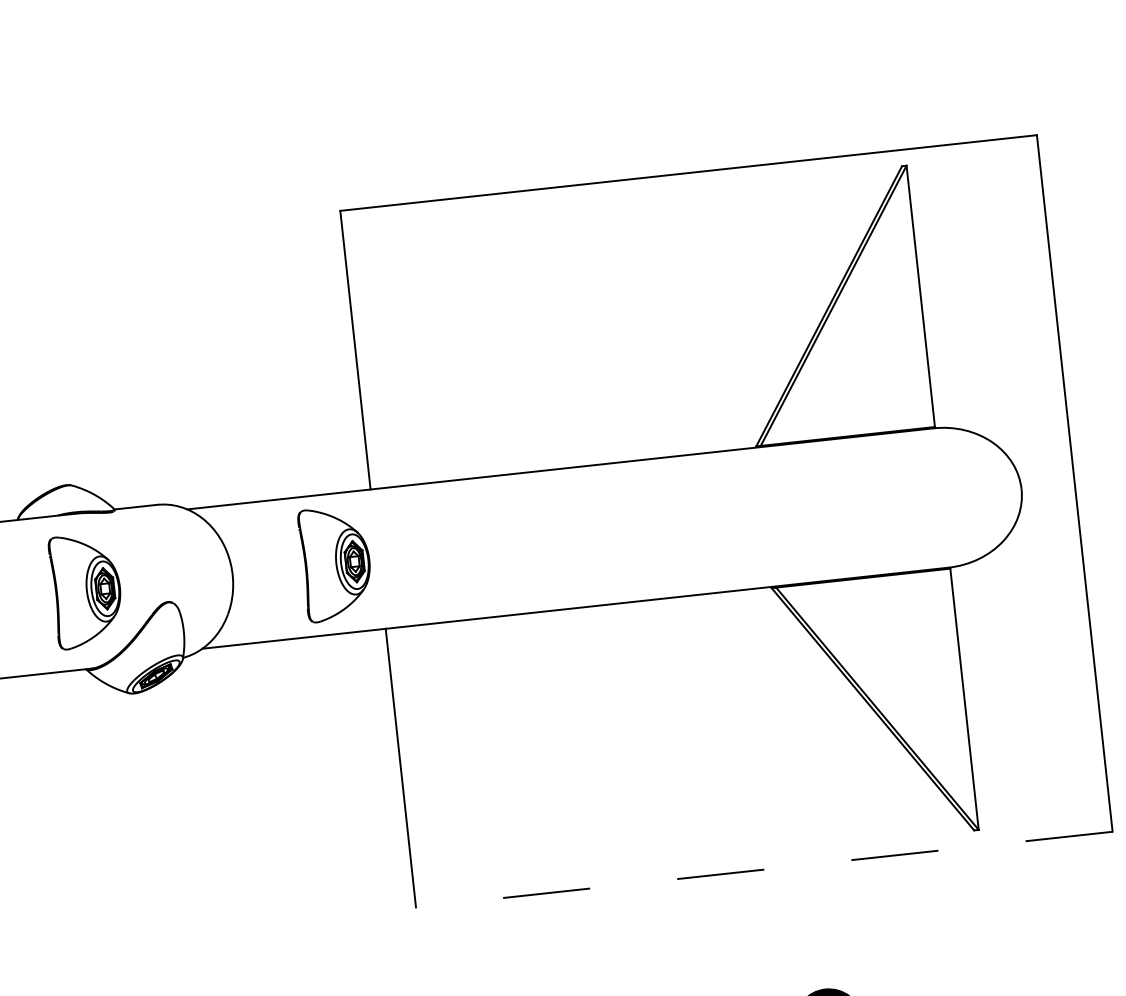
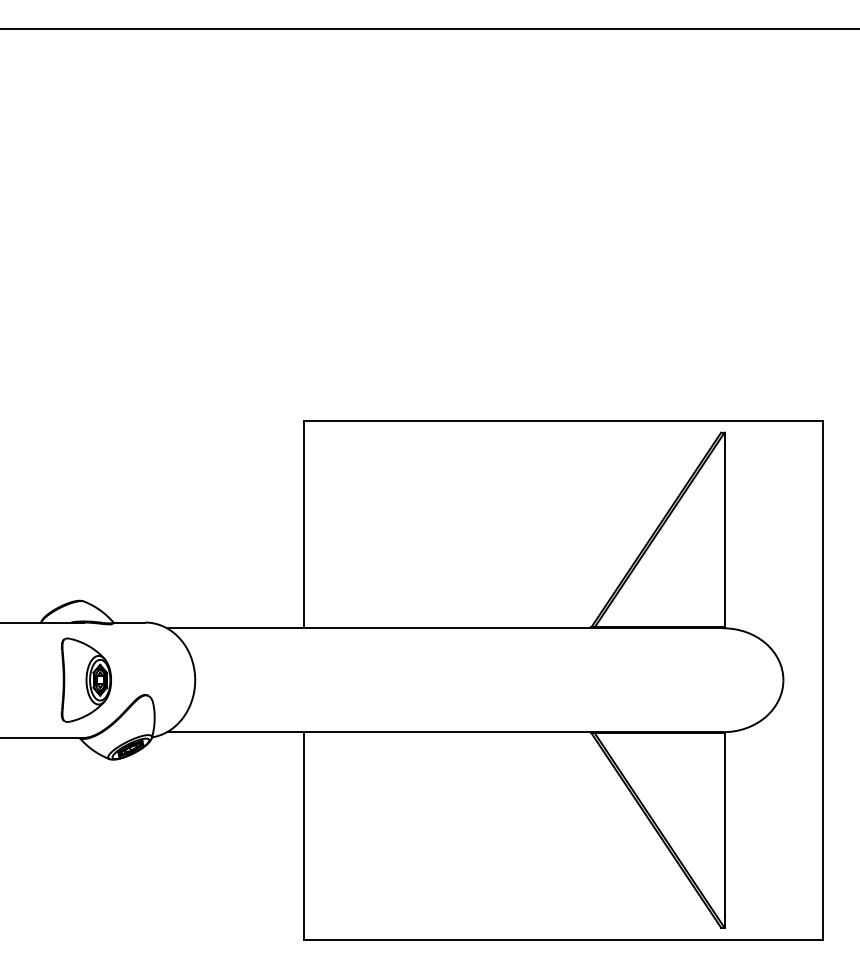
part: (334, 562) -> (271, 679), removed
line: (764, 869) -> (563, 939), dashed -> solid

